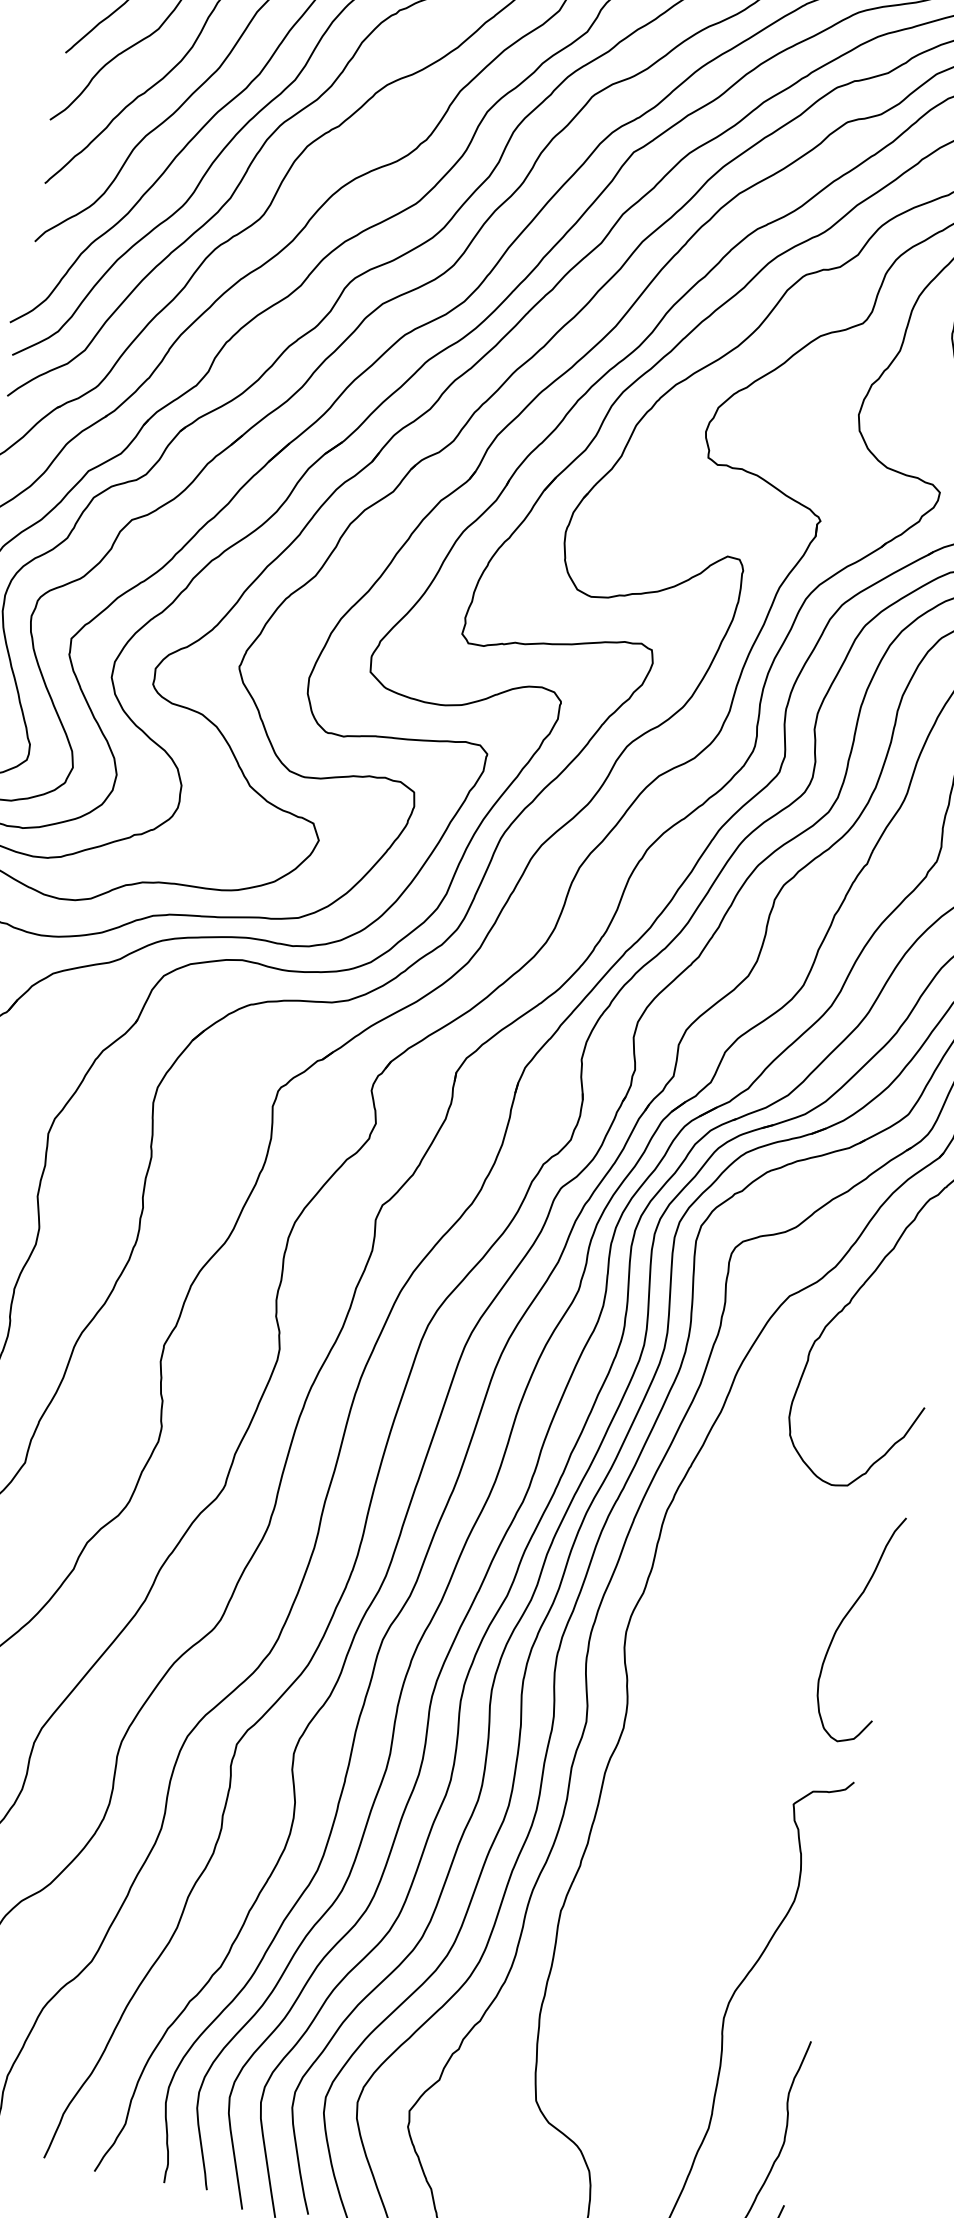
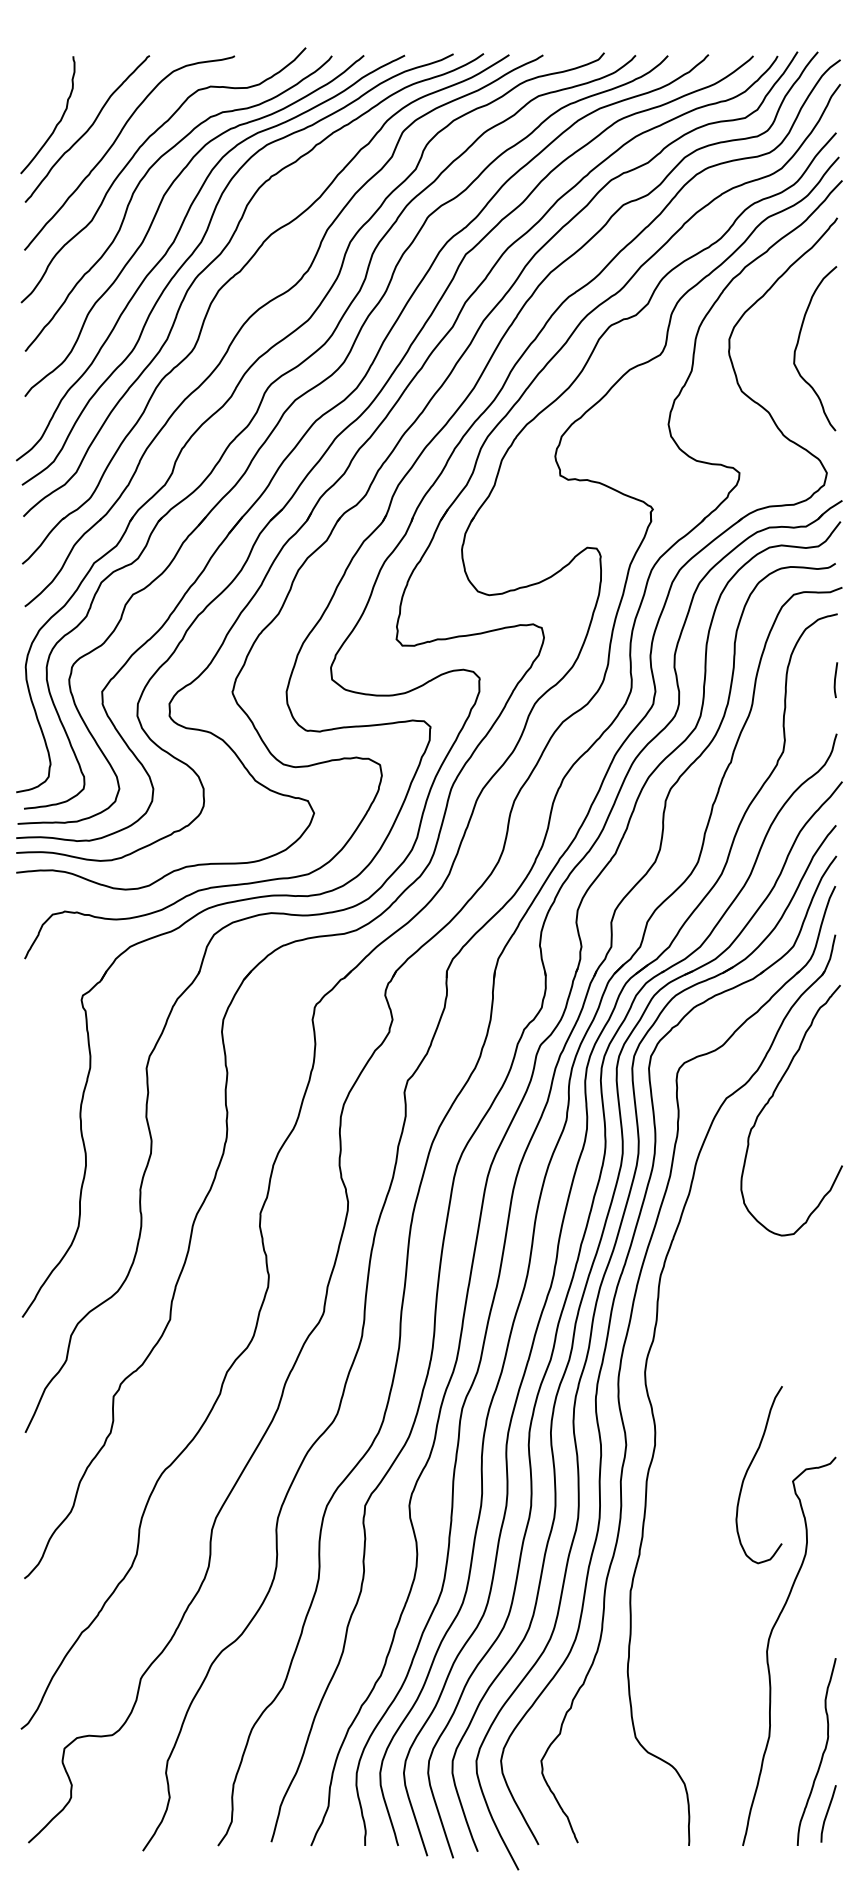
curve: (844, 1619) -> (748, 1470), moved

